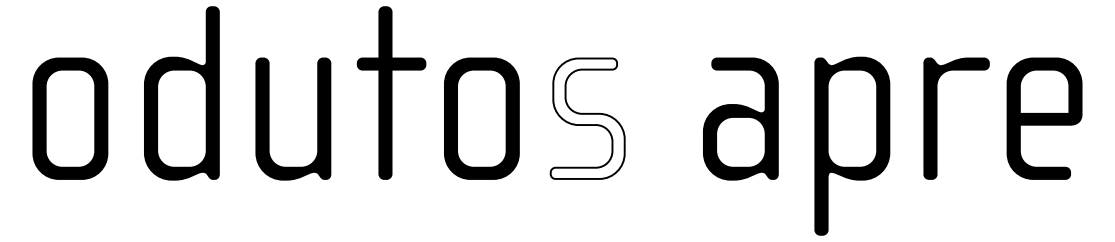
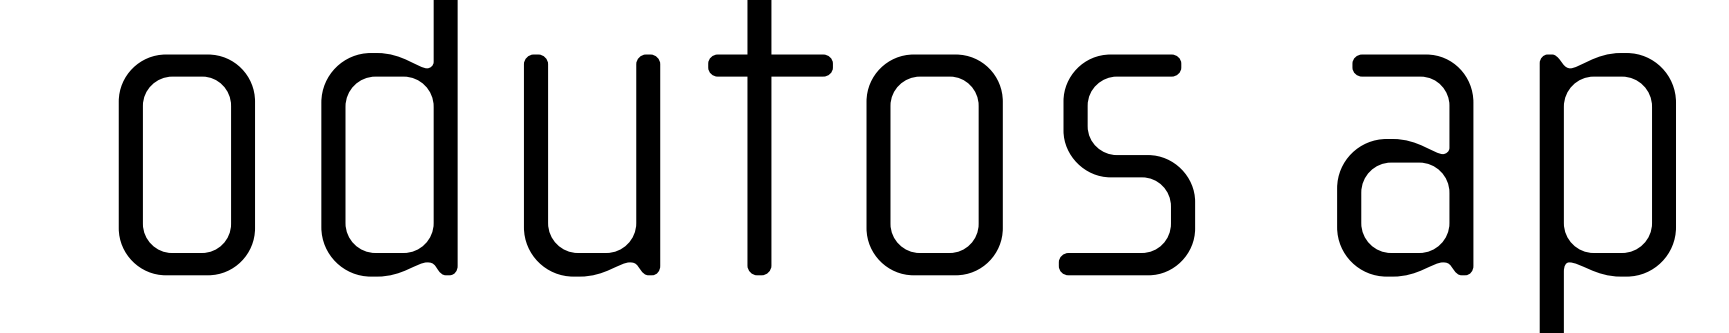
fill: (587, 118) -> (1126, 164), added

